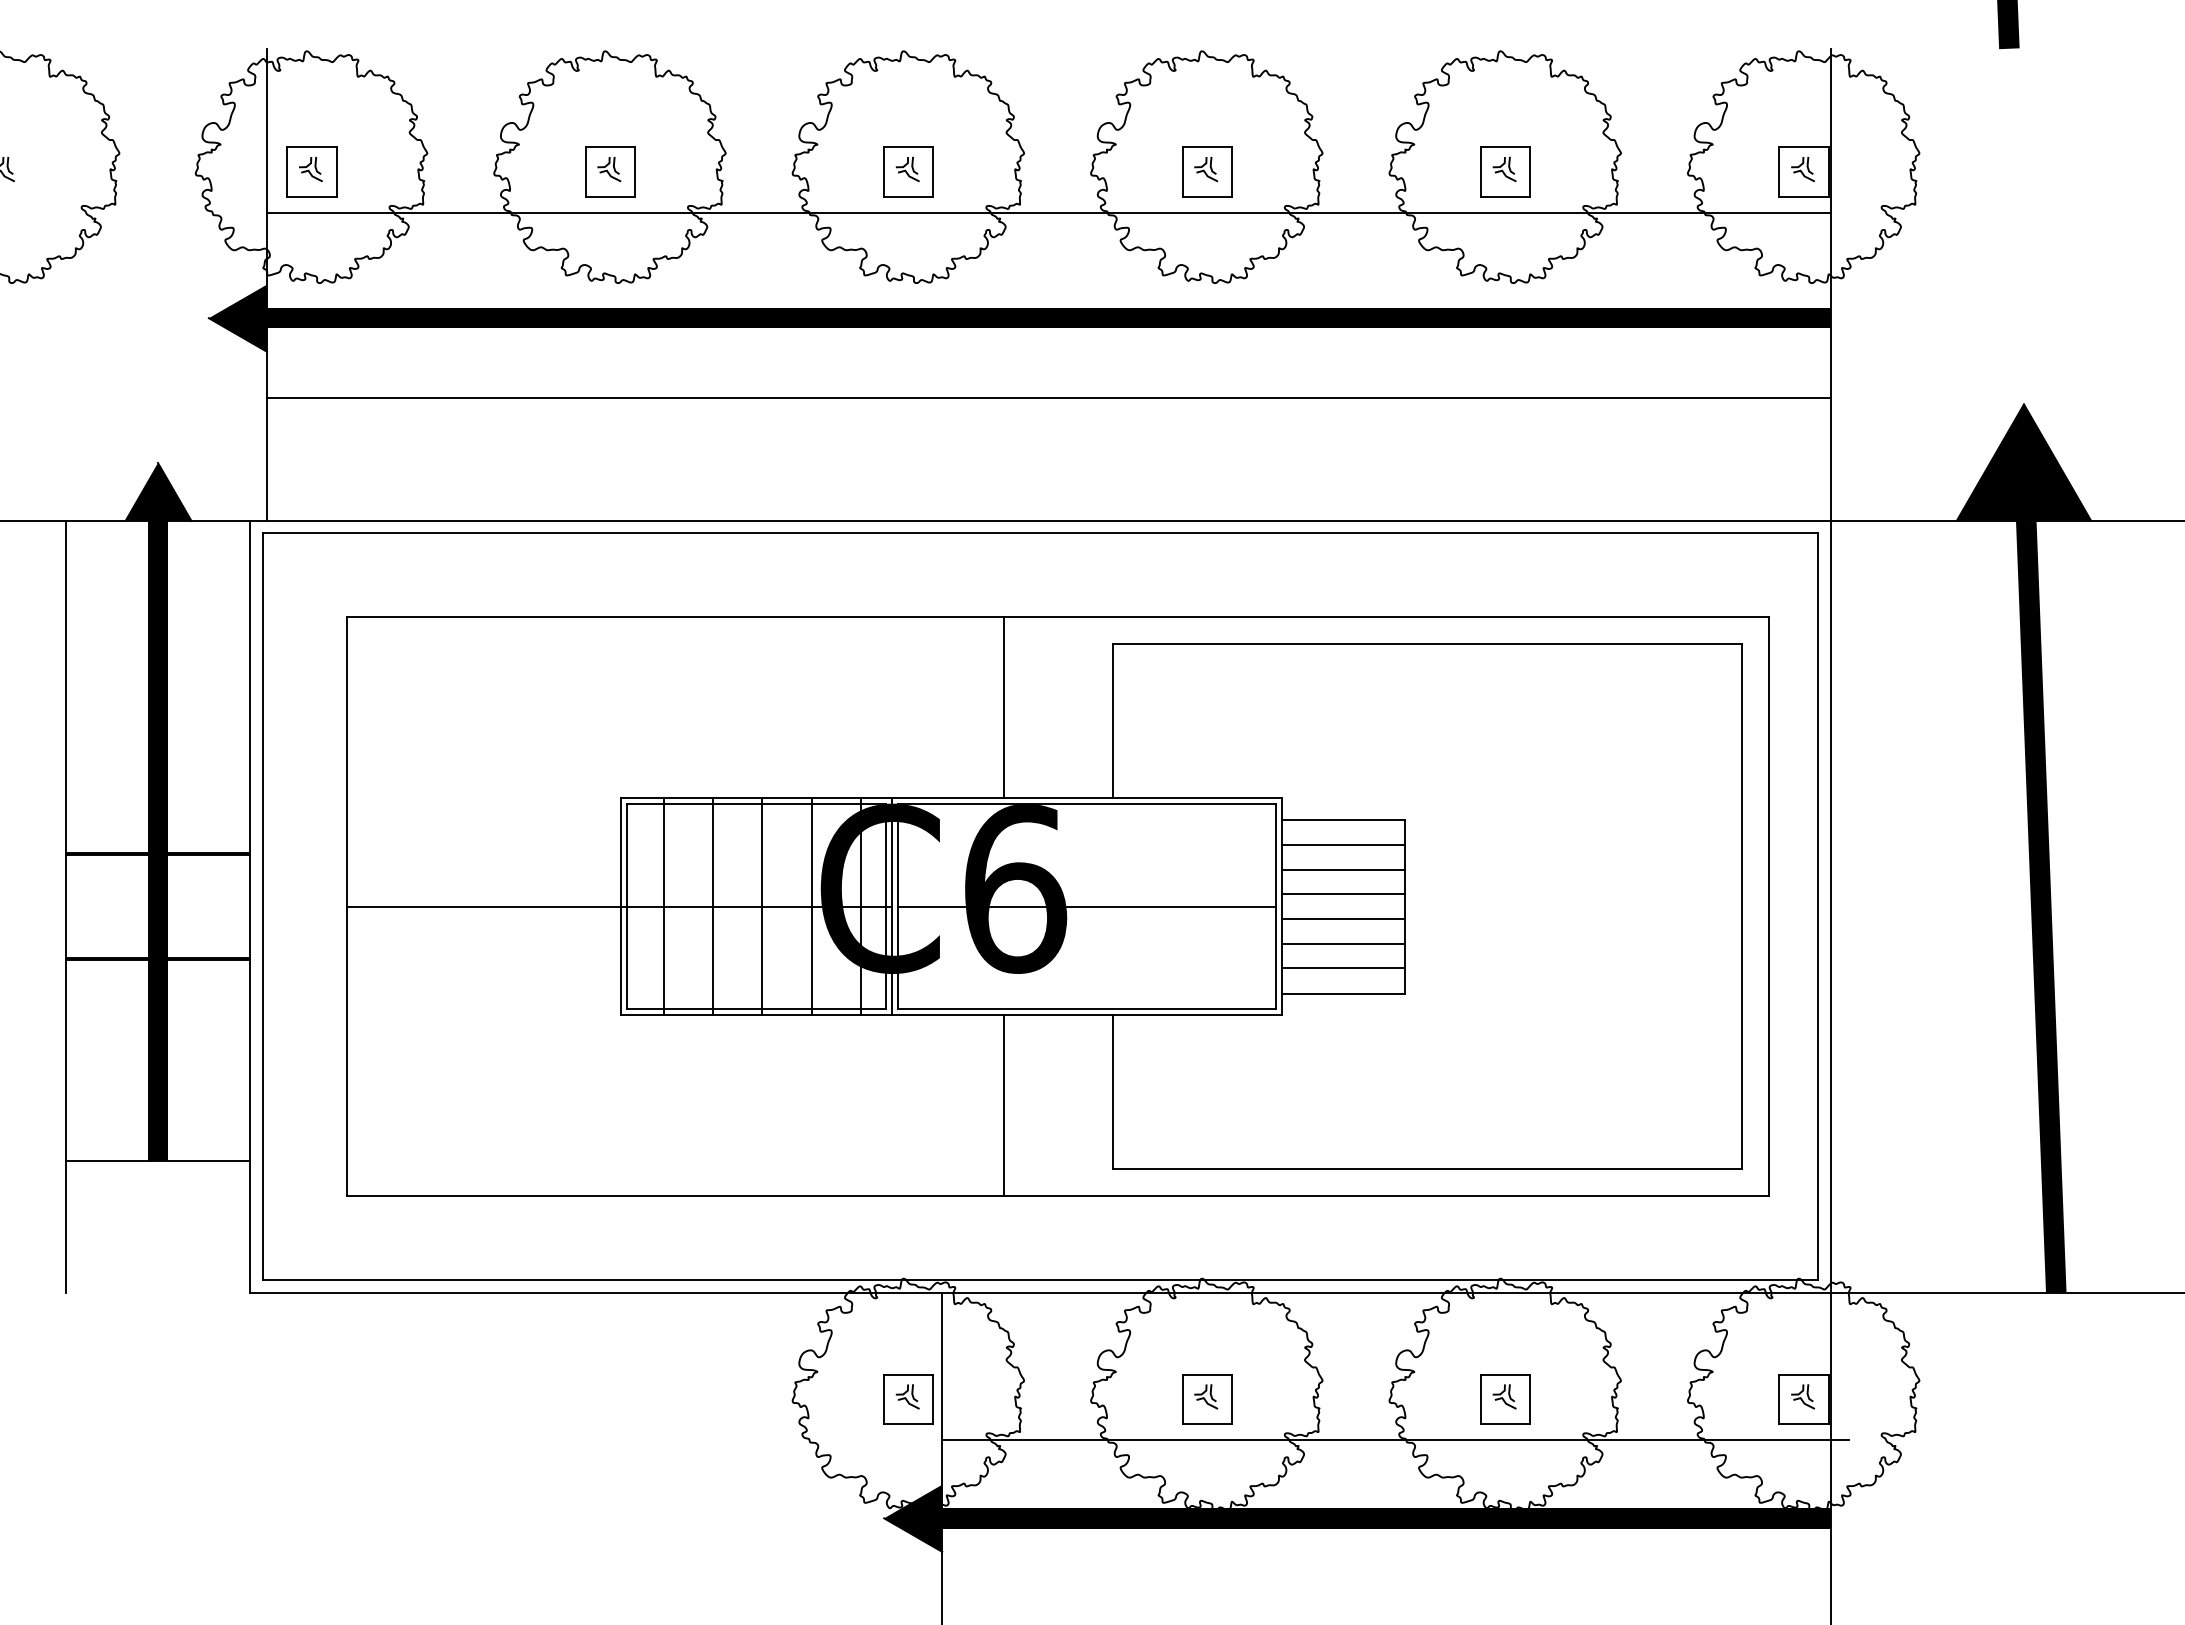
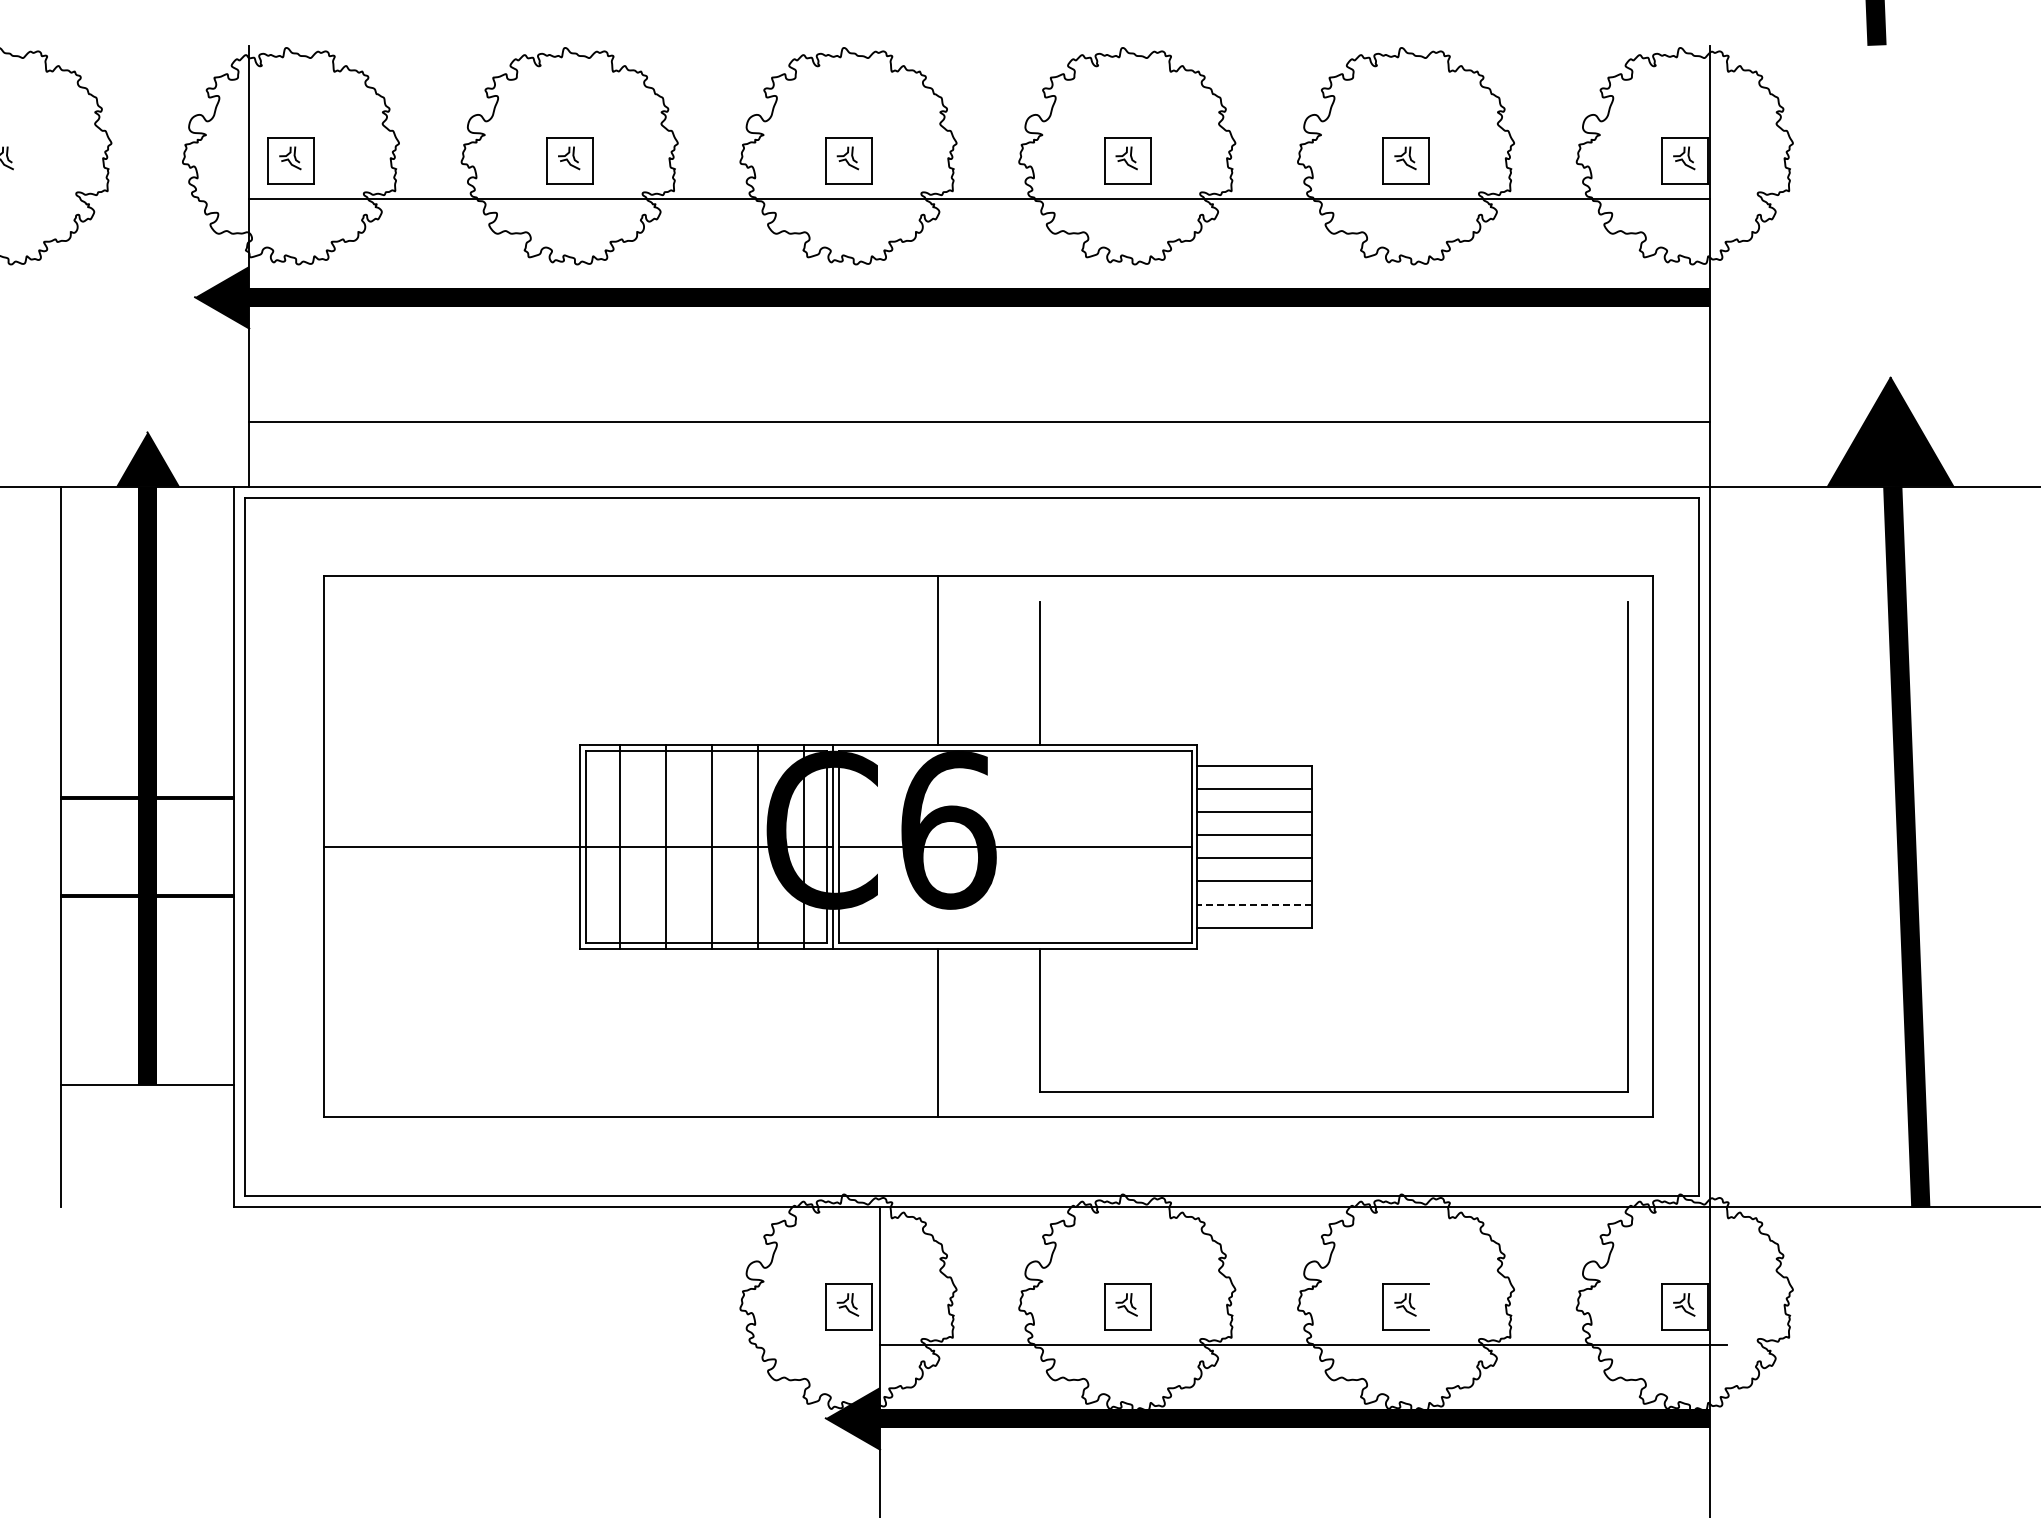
line: (1048, 397) -> (979, 422), moved
line: (1427, 643) -> (1333, 601), removed
line: (1342, 968) -> (1254, 904), solid -> dashed
line: (1530, 1399) -> (1429, 1307), removed

